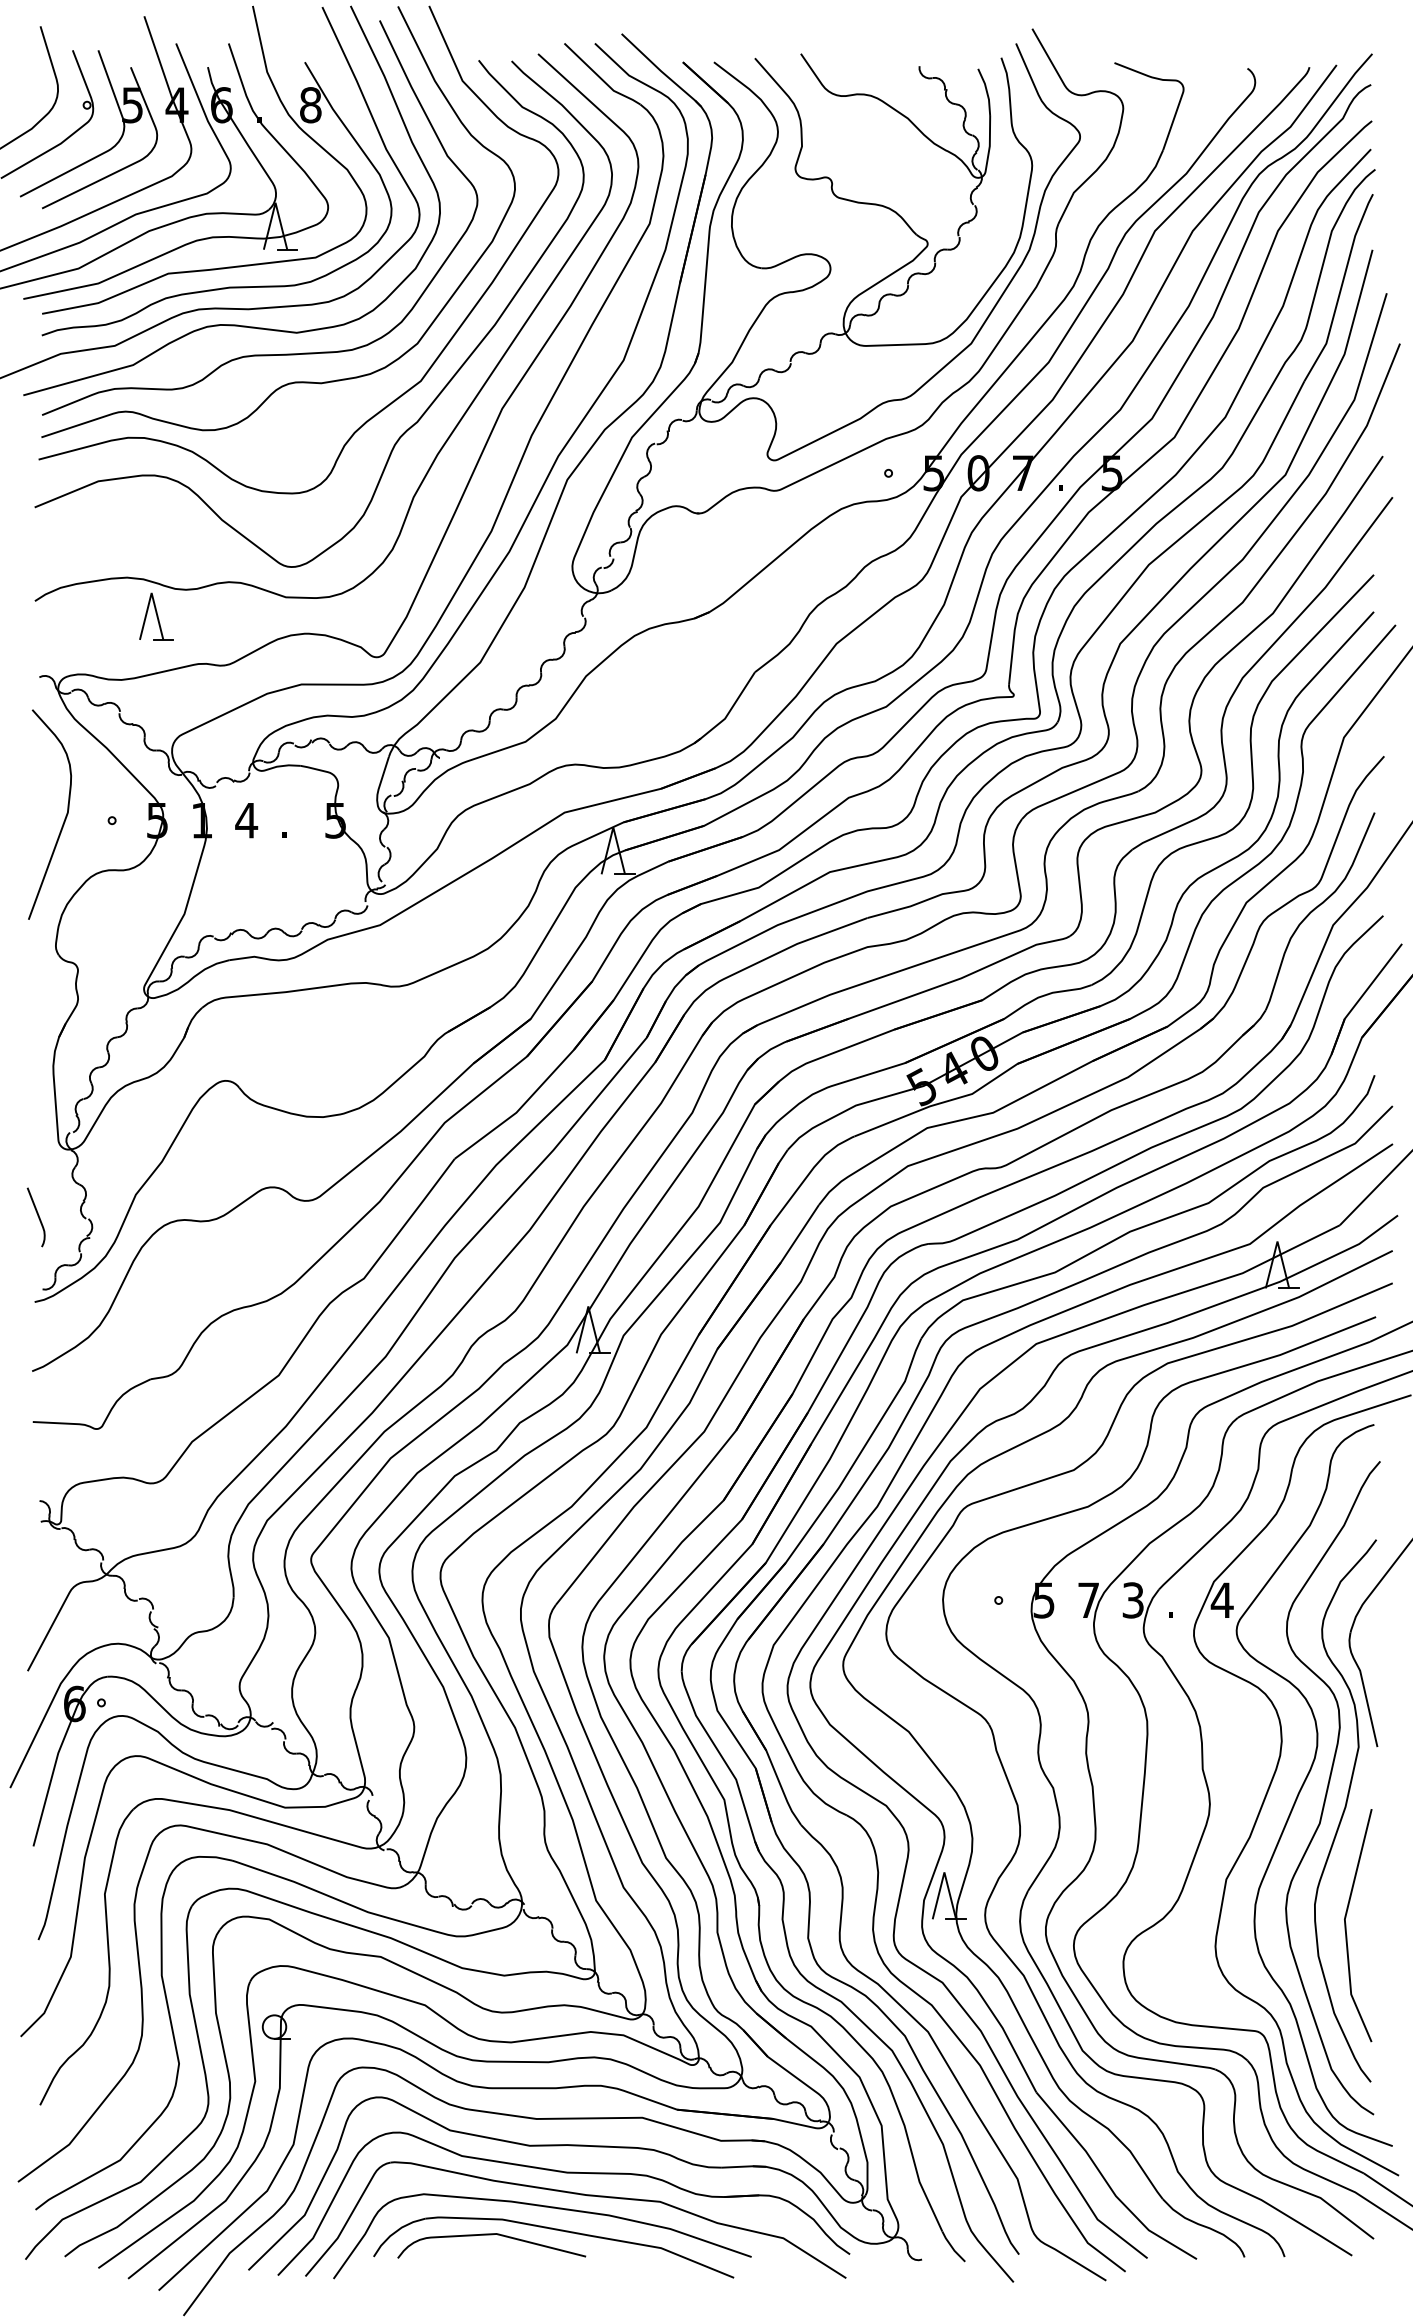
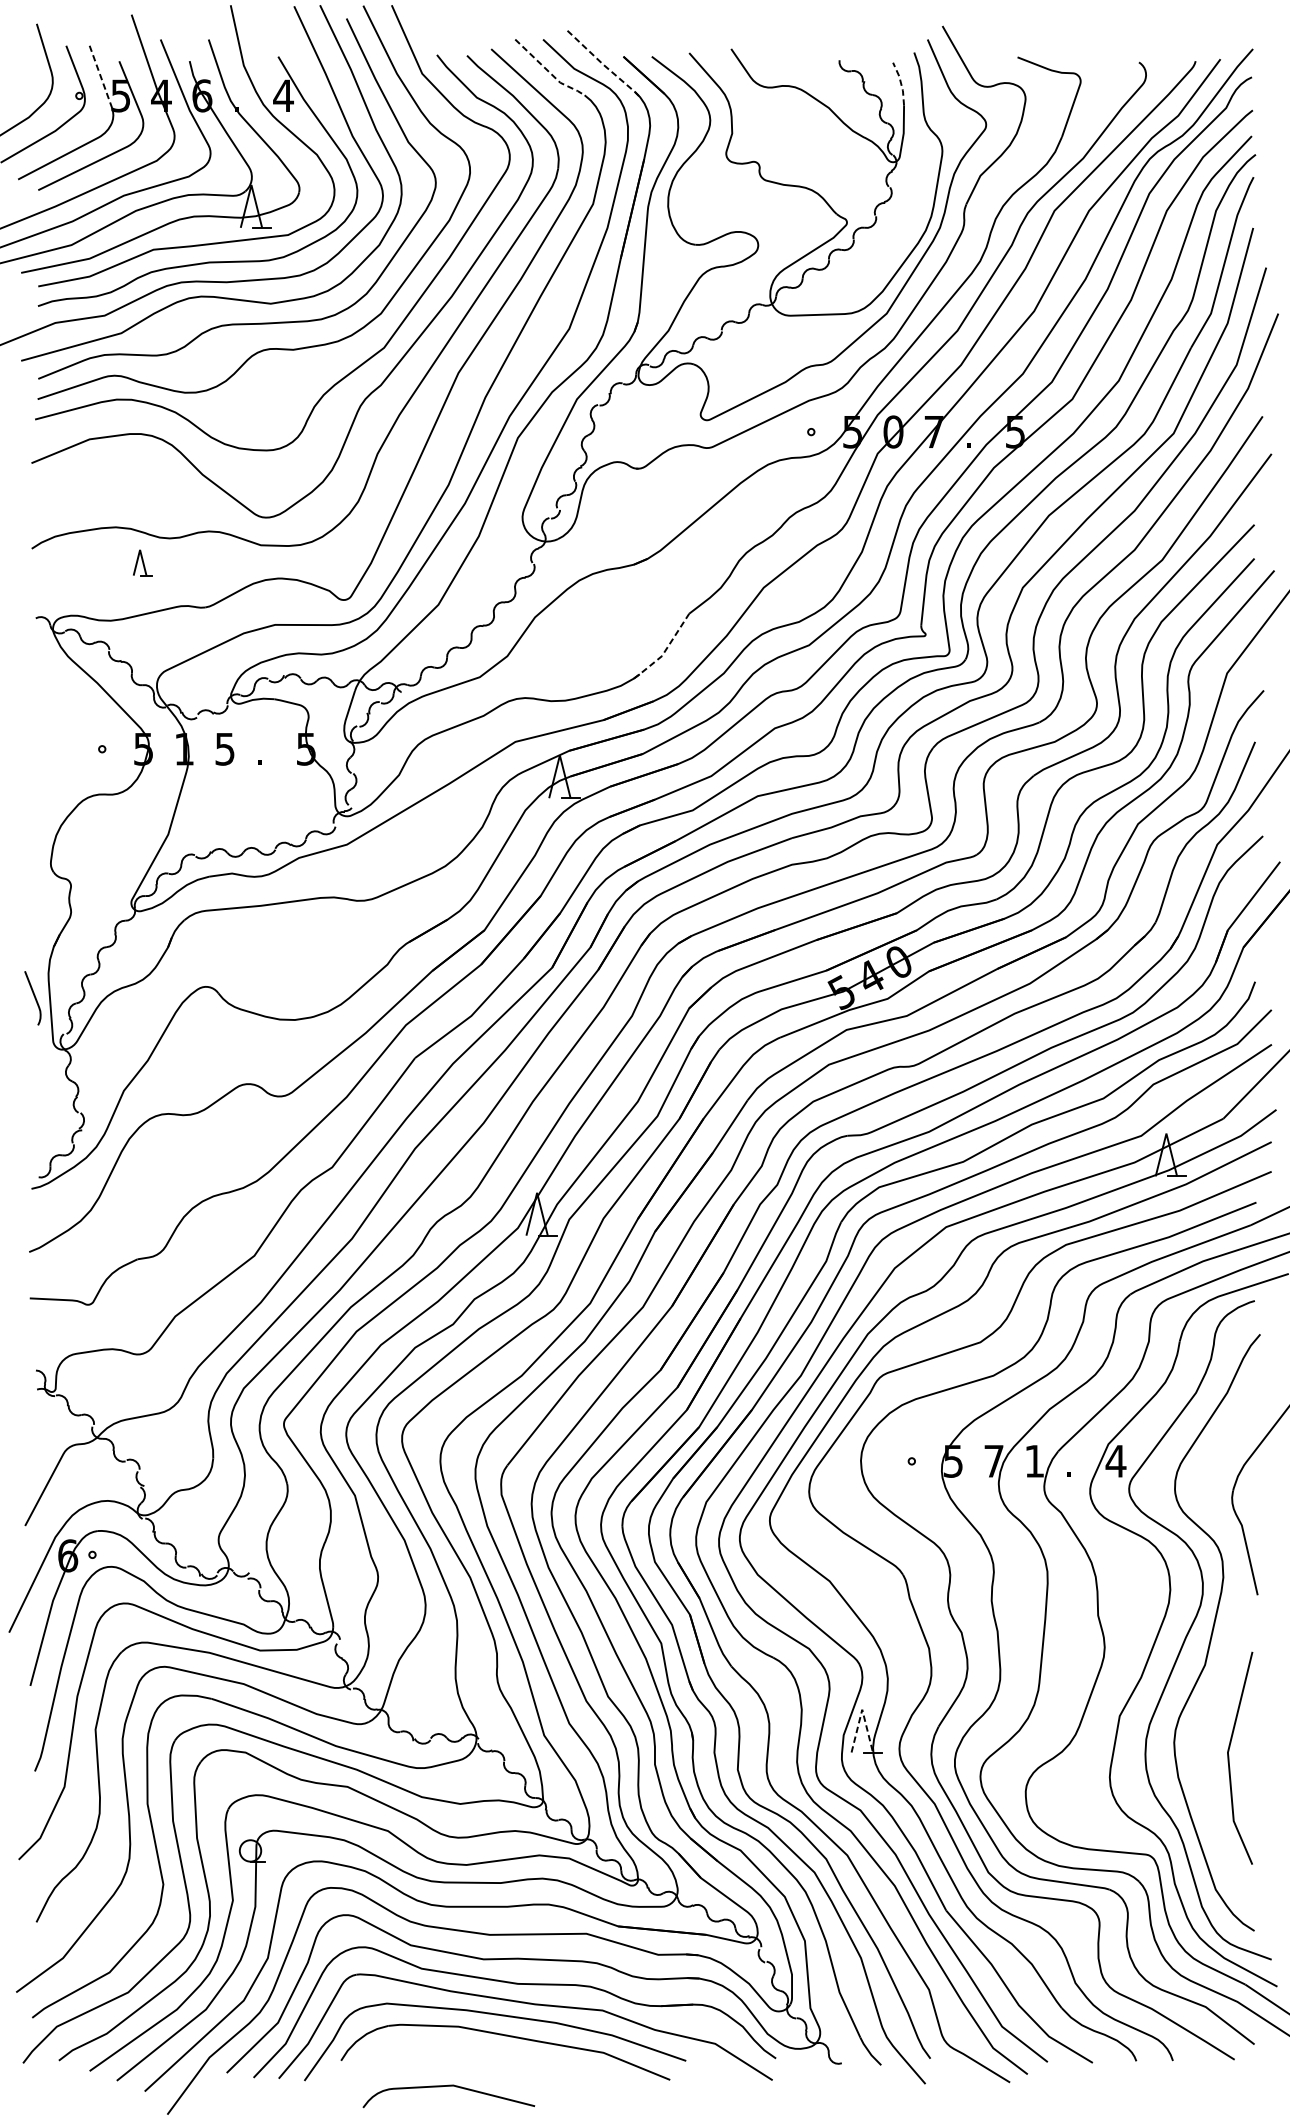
line: (661, 71) -> (603, 65), solid -> dashed
line: (600, 78) -> (548, 71), solid -> dashed
line: (110, 84) -> (100, 76), solid -> dashed
line: (986, 91) -> (900, 83), solid -> dashed
text: (310, 105) -> (283, 96), 8 -> 4
part: (156, 616) -> (142, 562), size x0.6
line: (728, 712) -> (665, 650), solid -> dashed
curve: (64, 818) -> (58, 747), removed
text: (246, 820) -> (224, 749), 4 -> 5
curve: (37, 1216) -> (34, 997), moved
text: (1132, 1600) -> (1034, 1461), 3 -> 1
curve: (1345, 1810) -> (1228, 1653), removed
line: (944, 1872) -> (862, 1709), solid -> dashed
curve: (491, 2235) -> (448, 2086), moved

